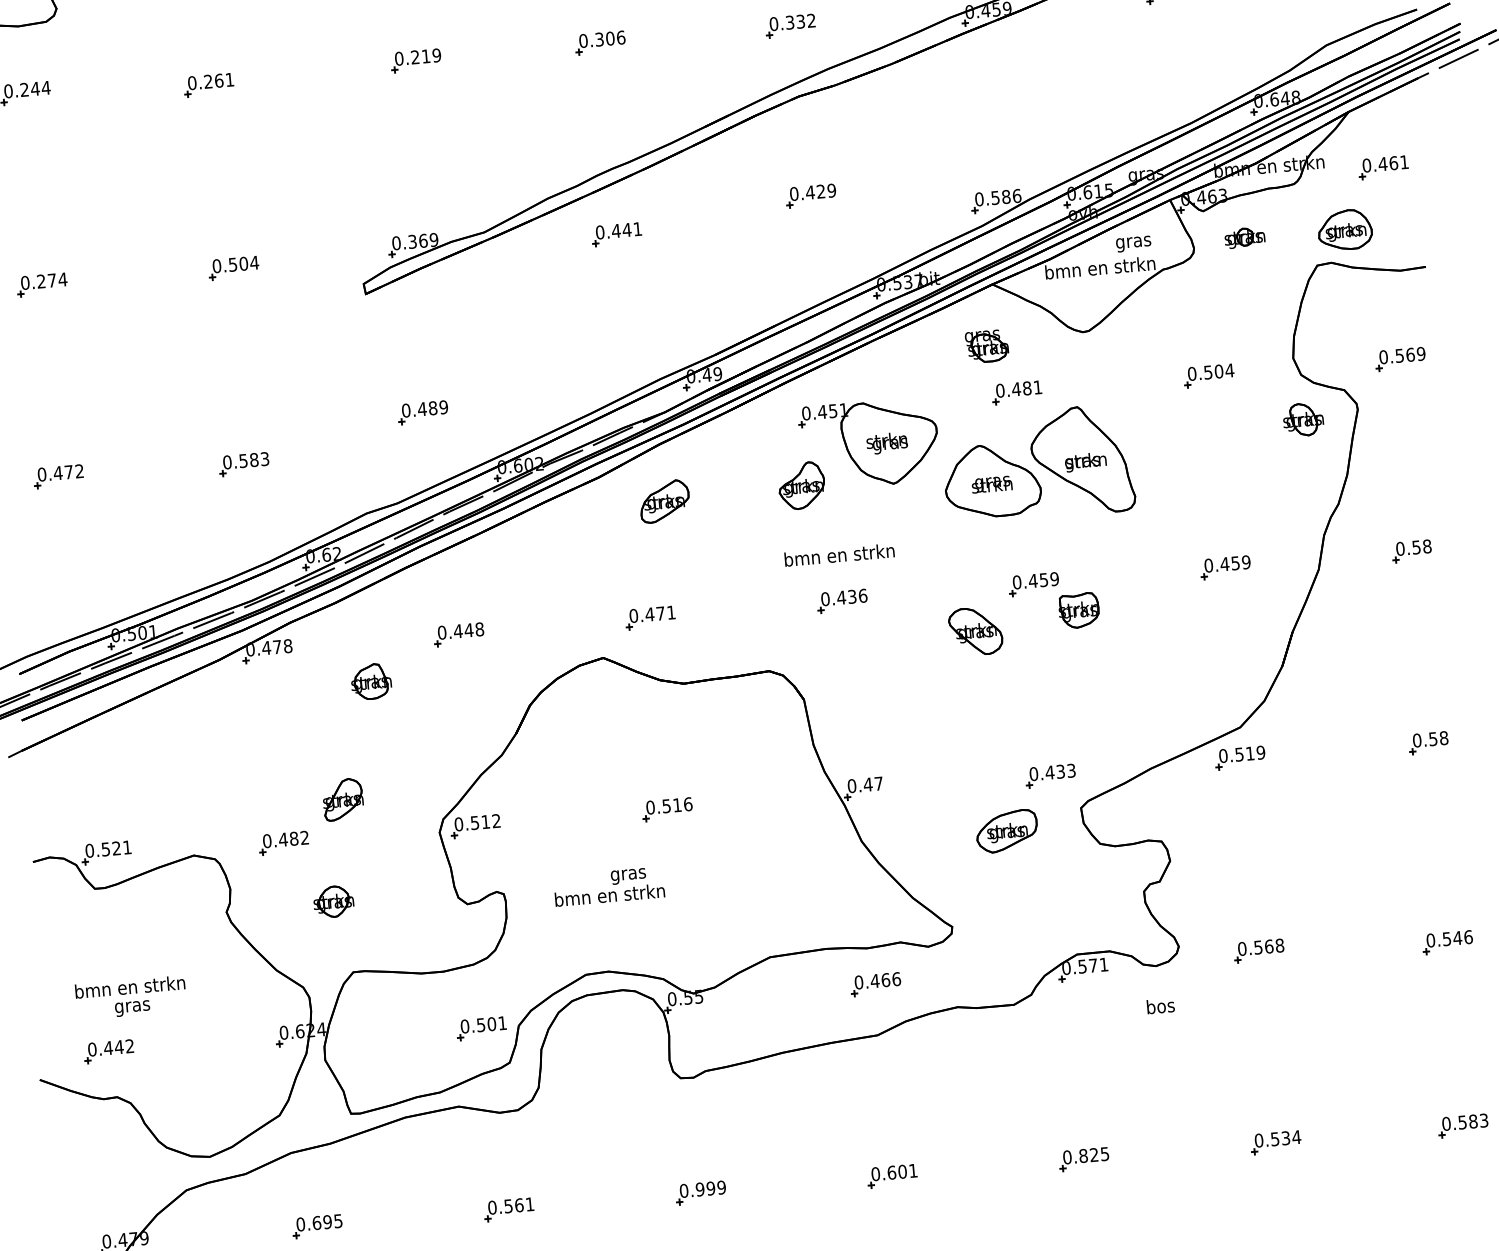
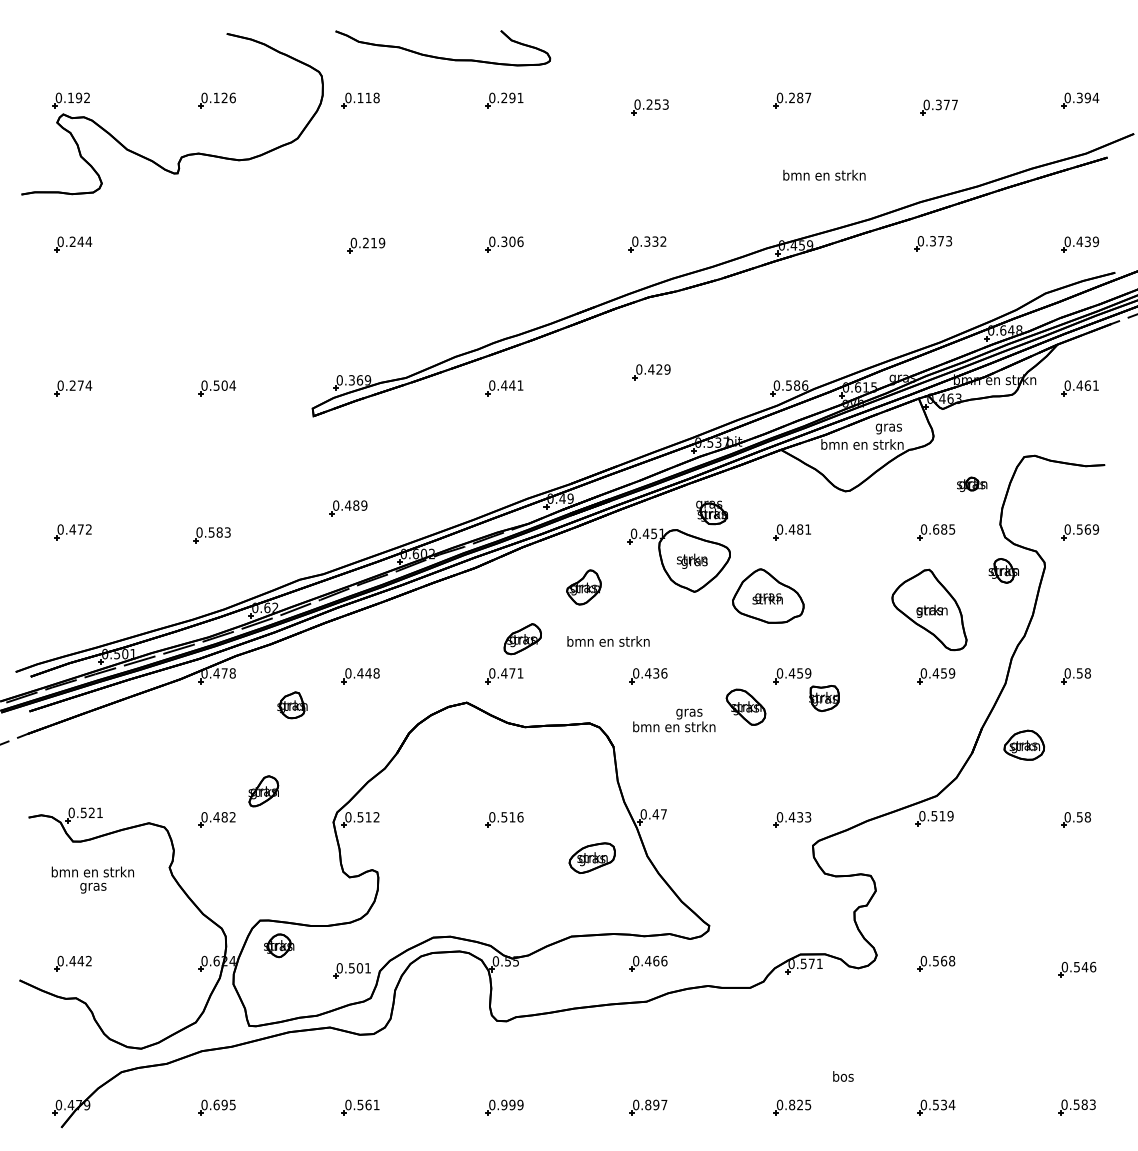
part: (209, 85) -> (210, 250), removed
part: (1345, 228) -> (1024, 744), moved
part: (1245, 236) -> (972, 483), moved
part: (986, 346) -> (711, 512), moved
text: (1219, 371) -> (944, 529), 0.504 -> 0.685
part: (1082, 460) -> (929, 609), moved
part: (801, 485) -> (583, 587), moved
part: (664, 501) -> (522, 639), moved
text: (839, 555) -> (608, 641), moved
part: (1005, 830) -> (591, 857), moved
text: (609, 886) -> (674, 720), moved
part: (334, 901) -> (279, 945), moved
text: (130, 997) -> (92, 879), moved
text: (1160, 1006) -> (843, 1076), moved
text: (902, 1171) -> (656, 1104), 0.601 -> 0.897

